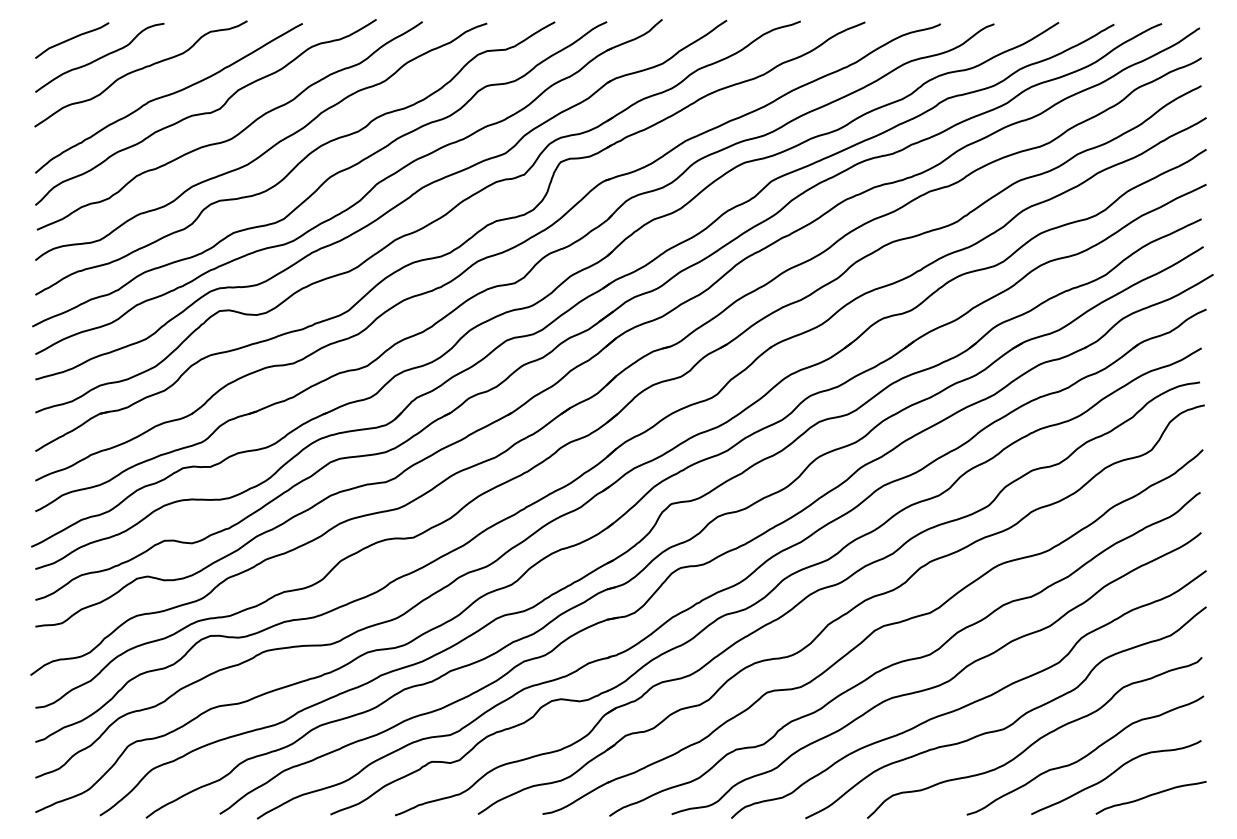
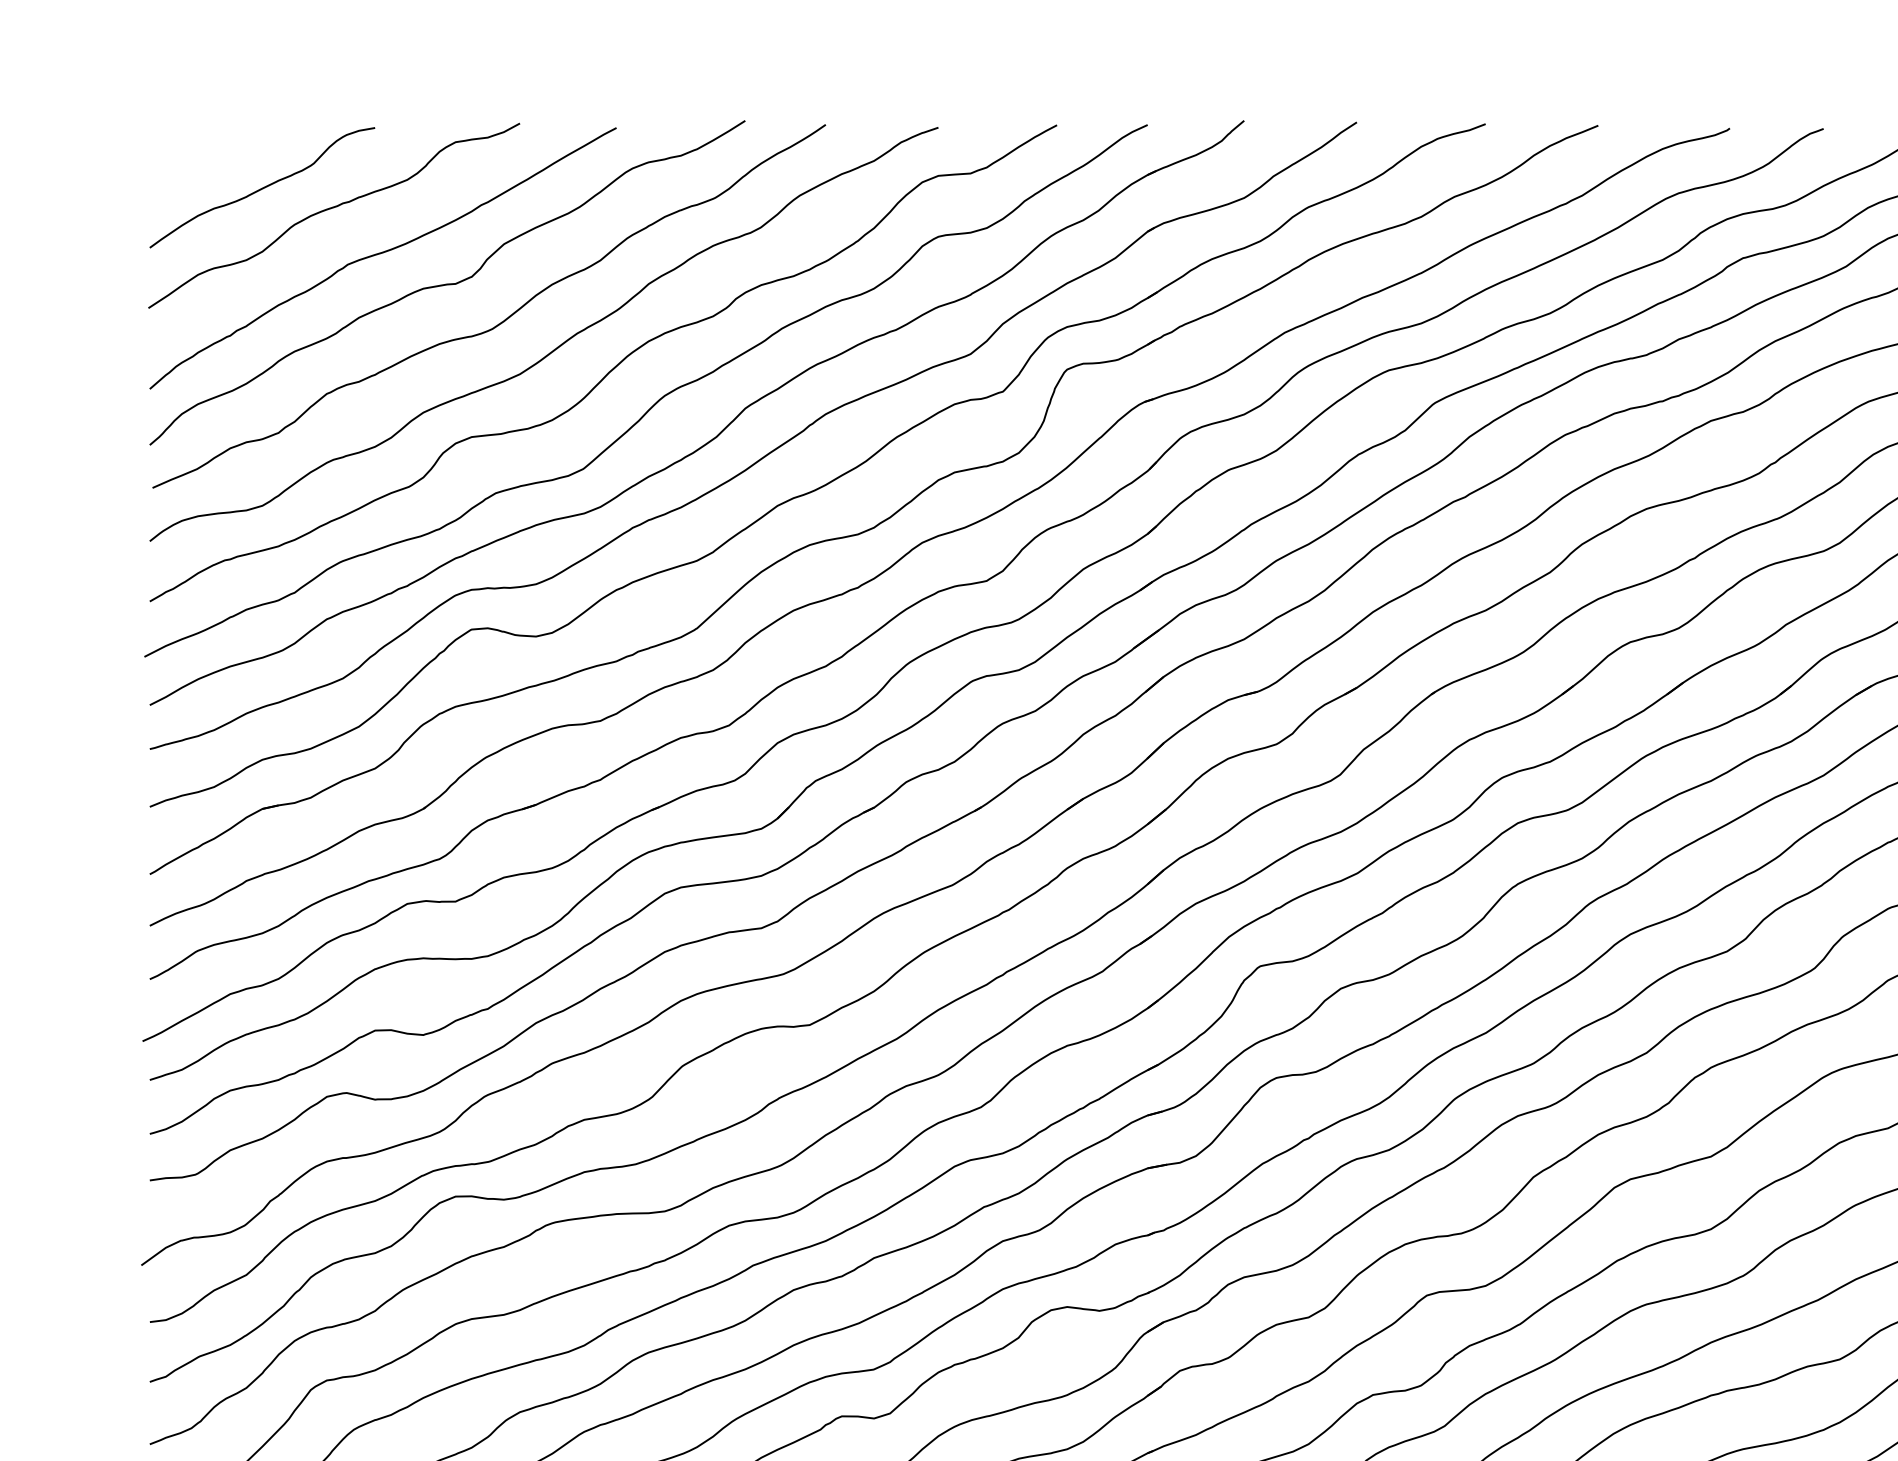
curve: (72, 39) -> (214, 155), removed

